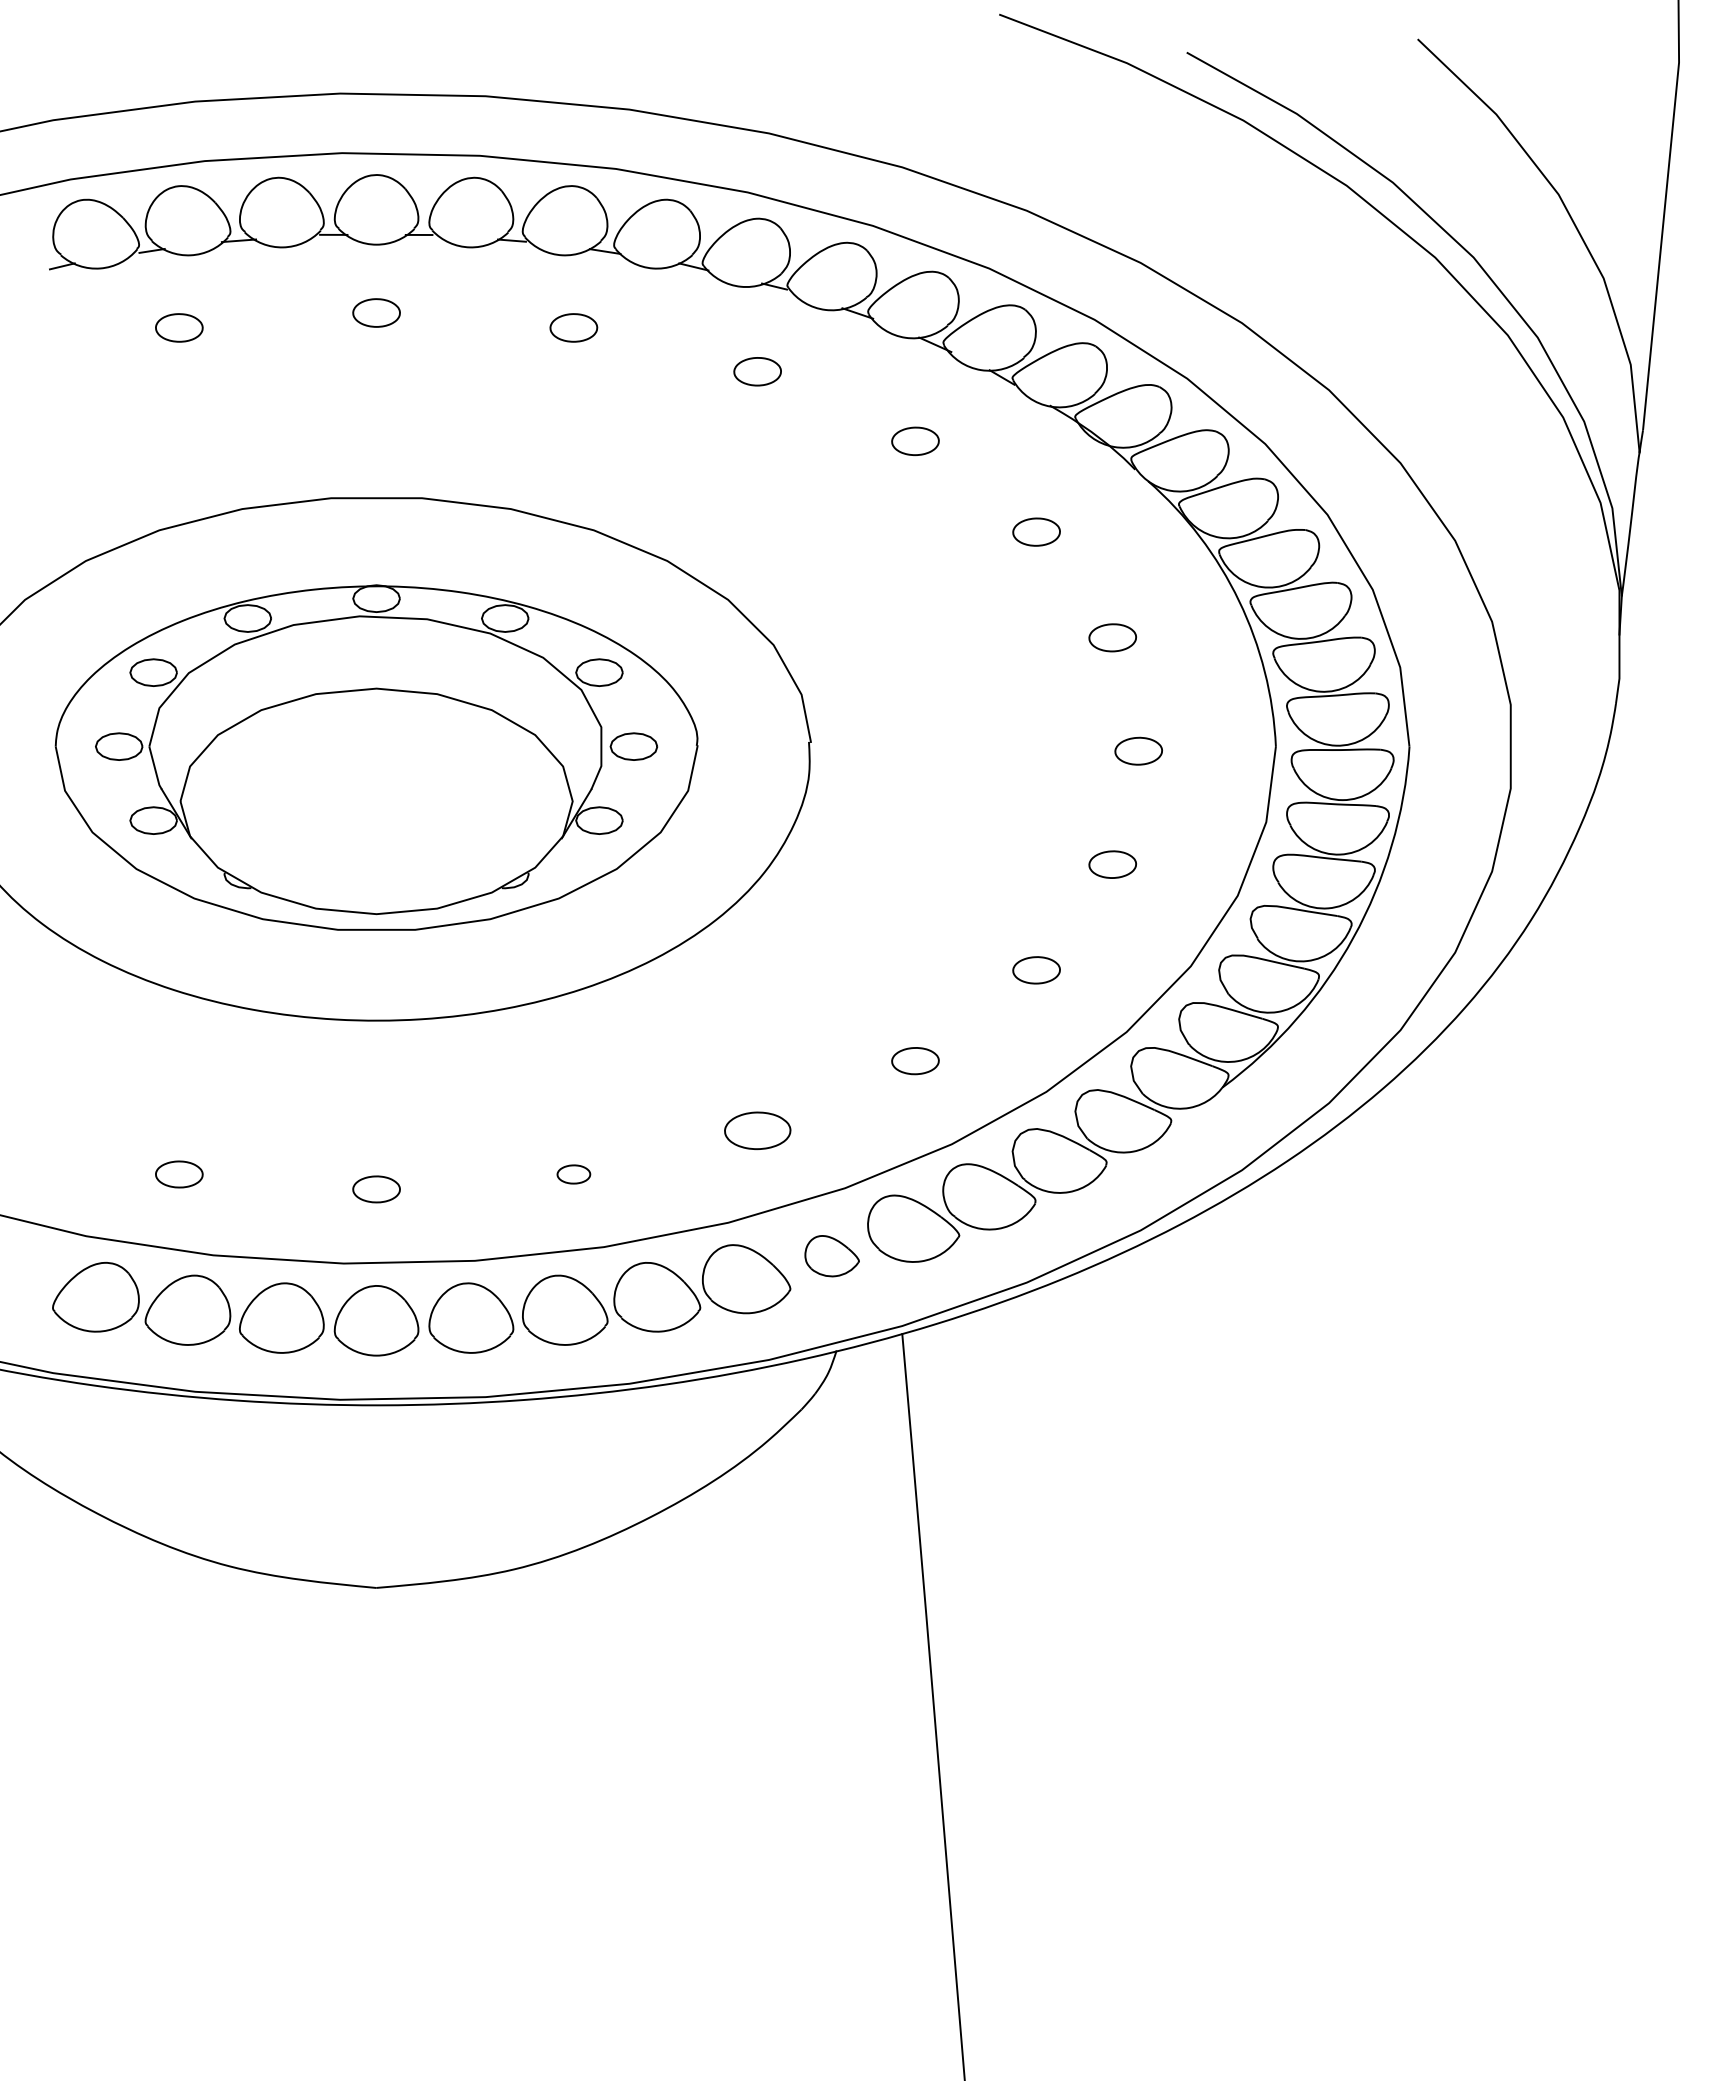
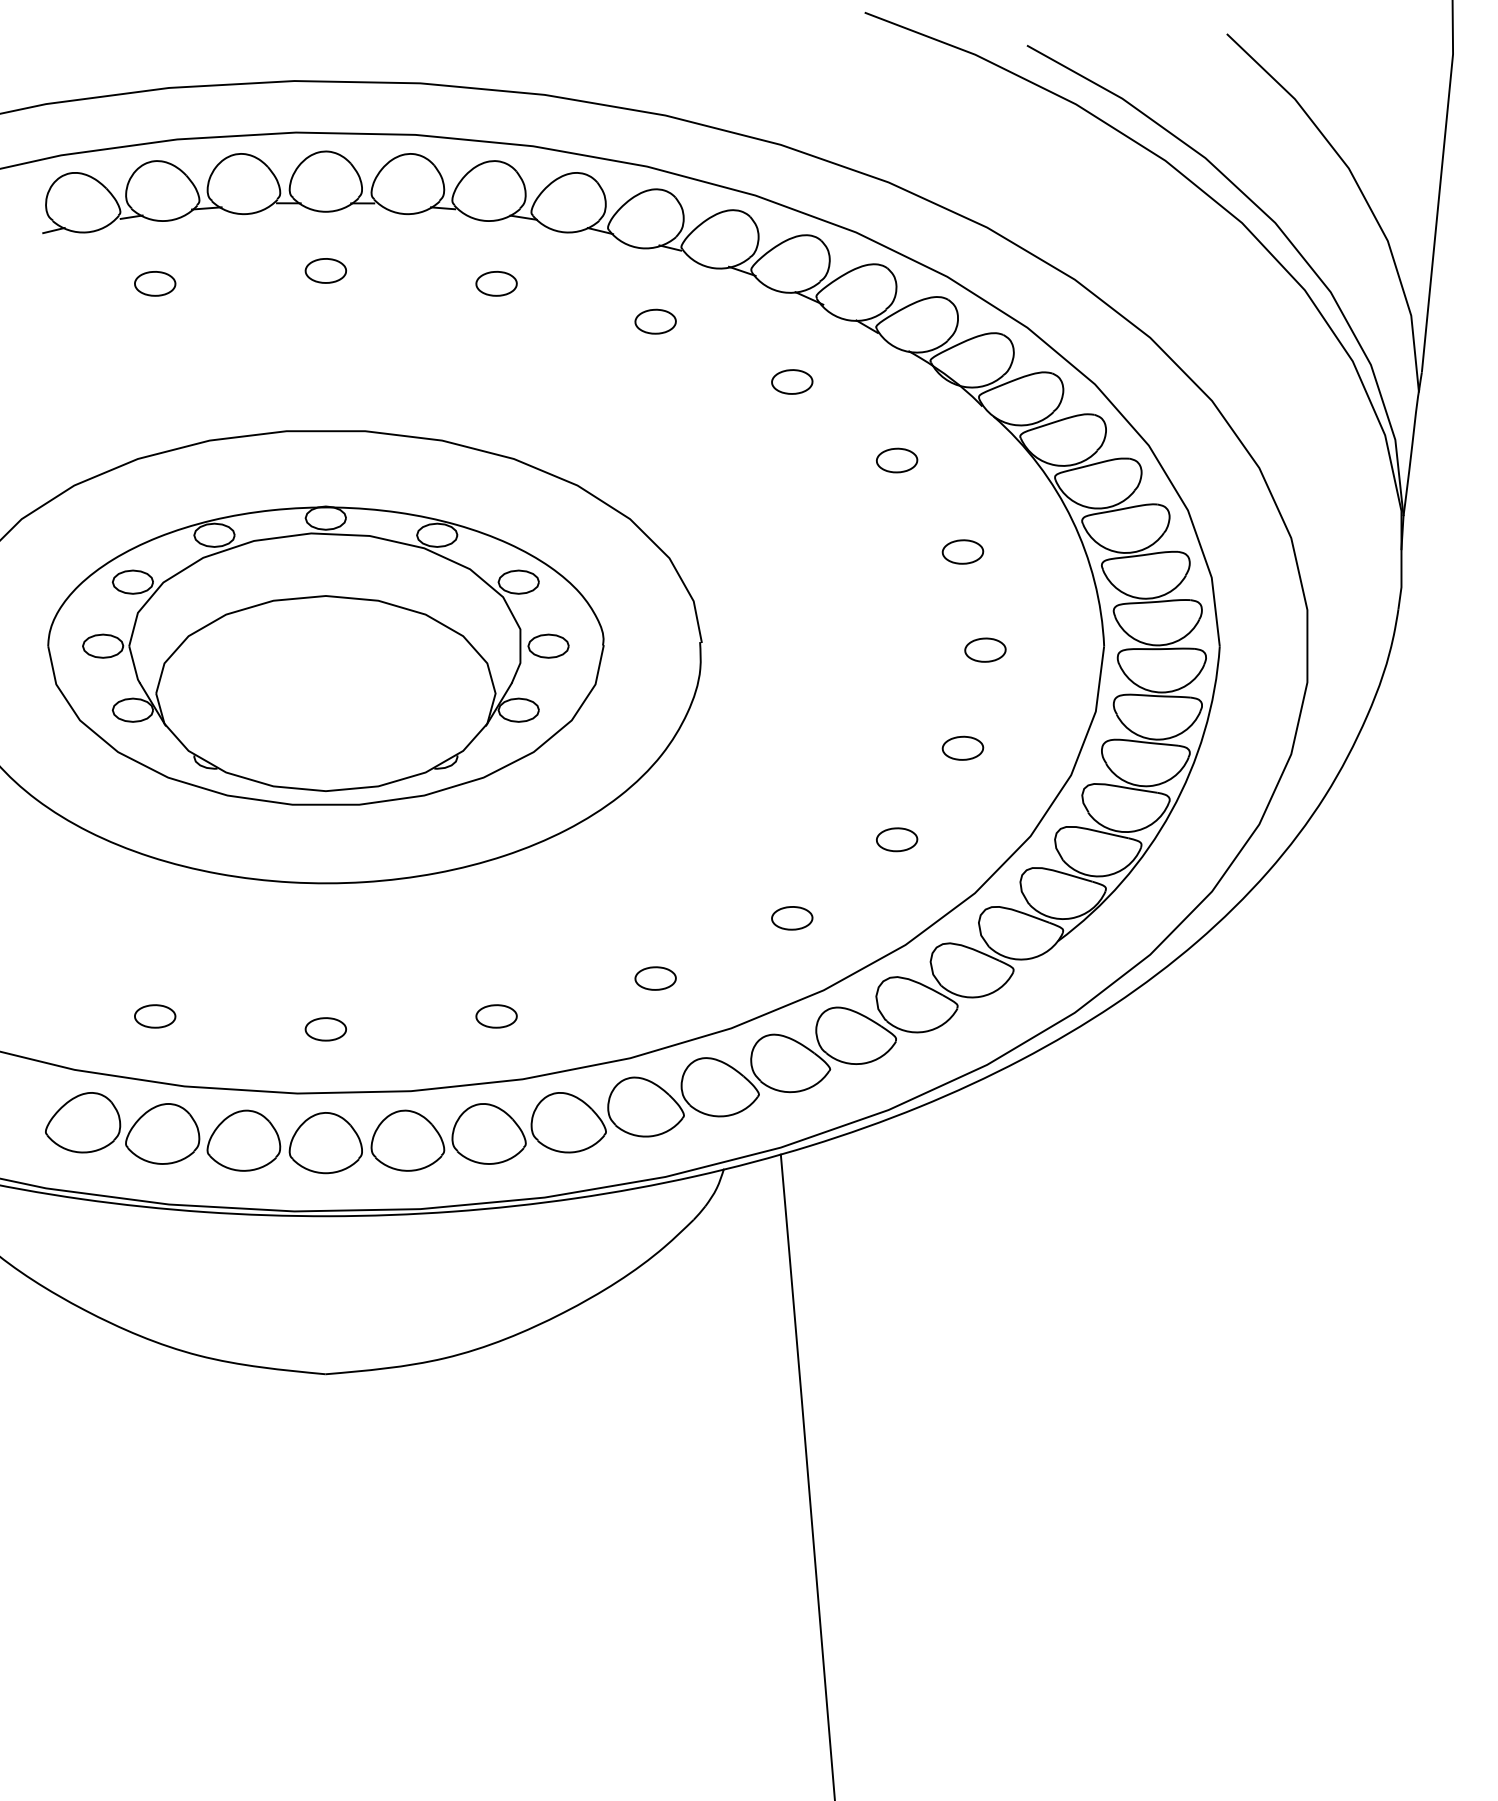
part: (757, 1130) -> (655, 978), size x0.71
part: (573, 1174) -> (496, 1016), size x1.43
part: (831, 1255) -> (719, 1086), size x1.67

